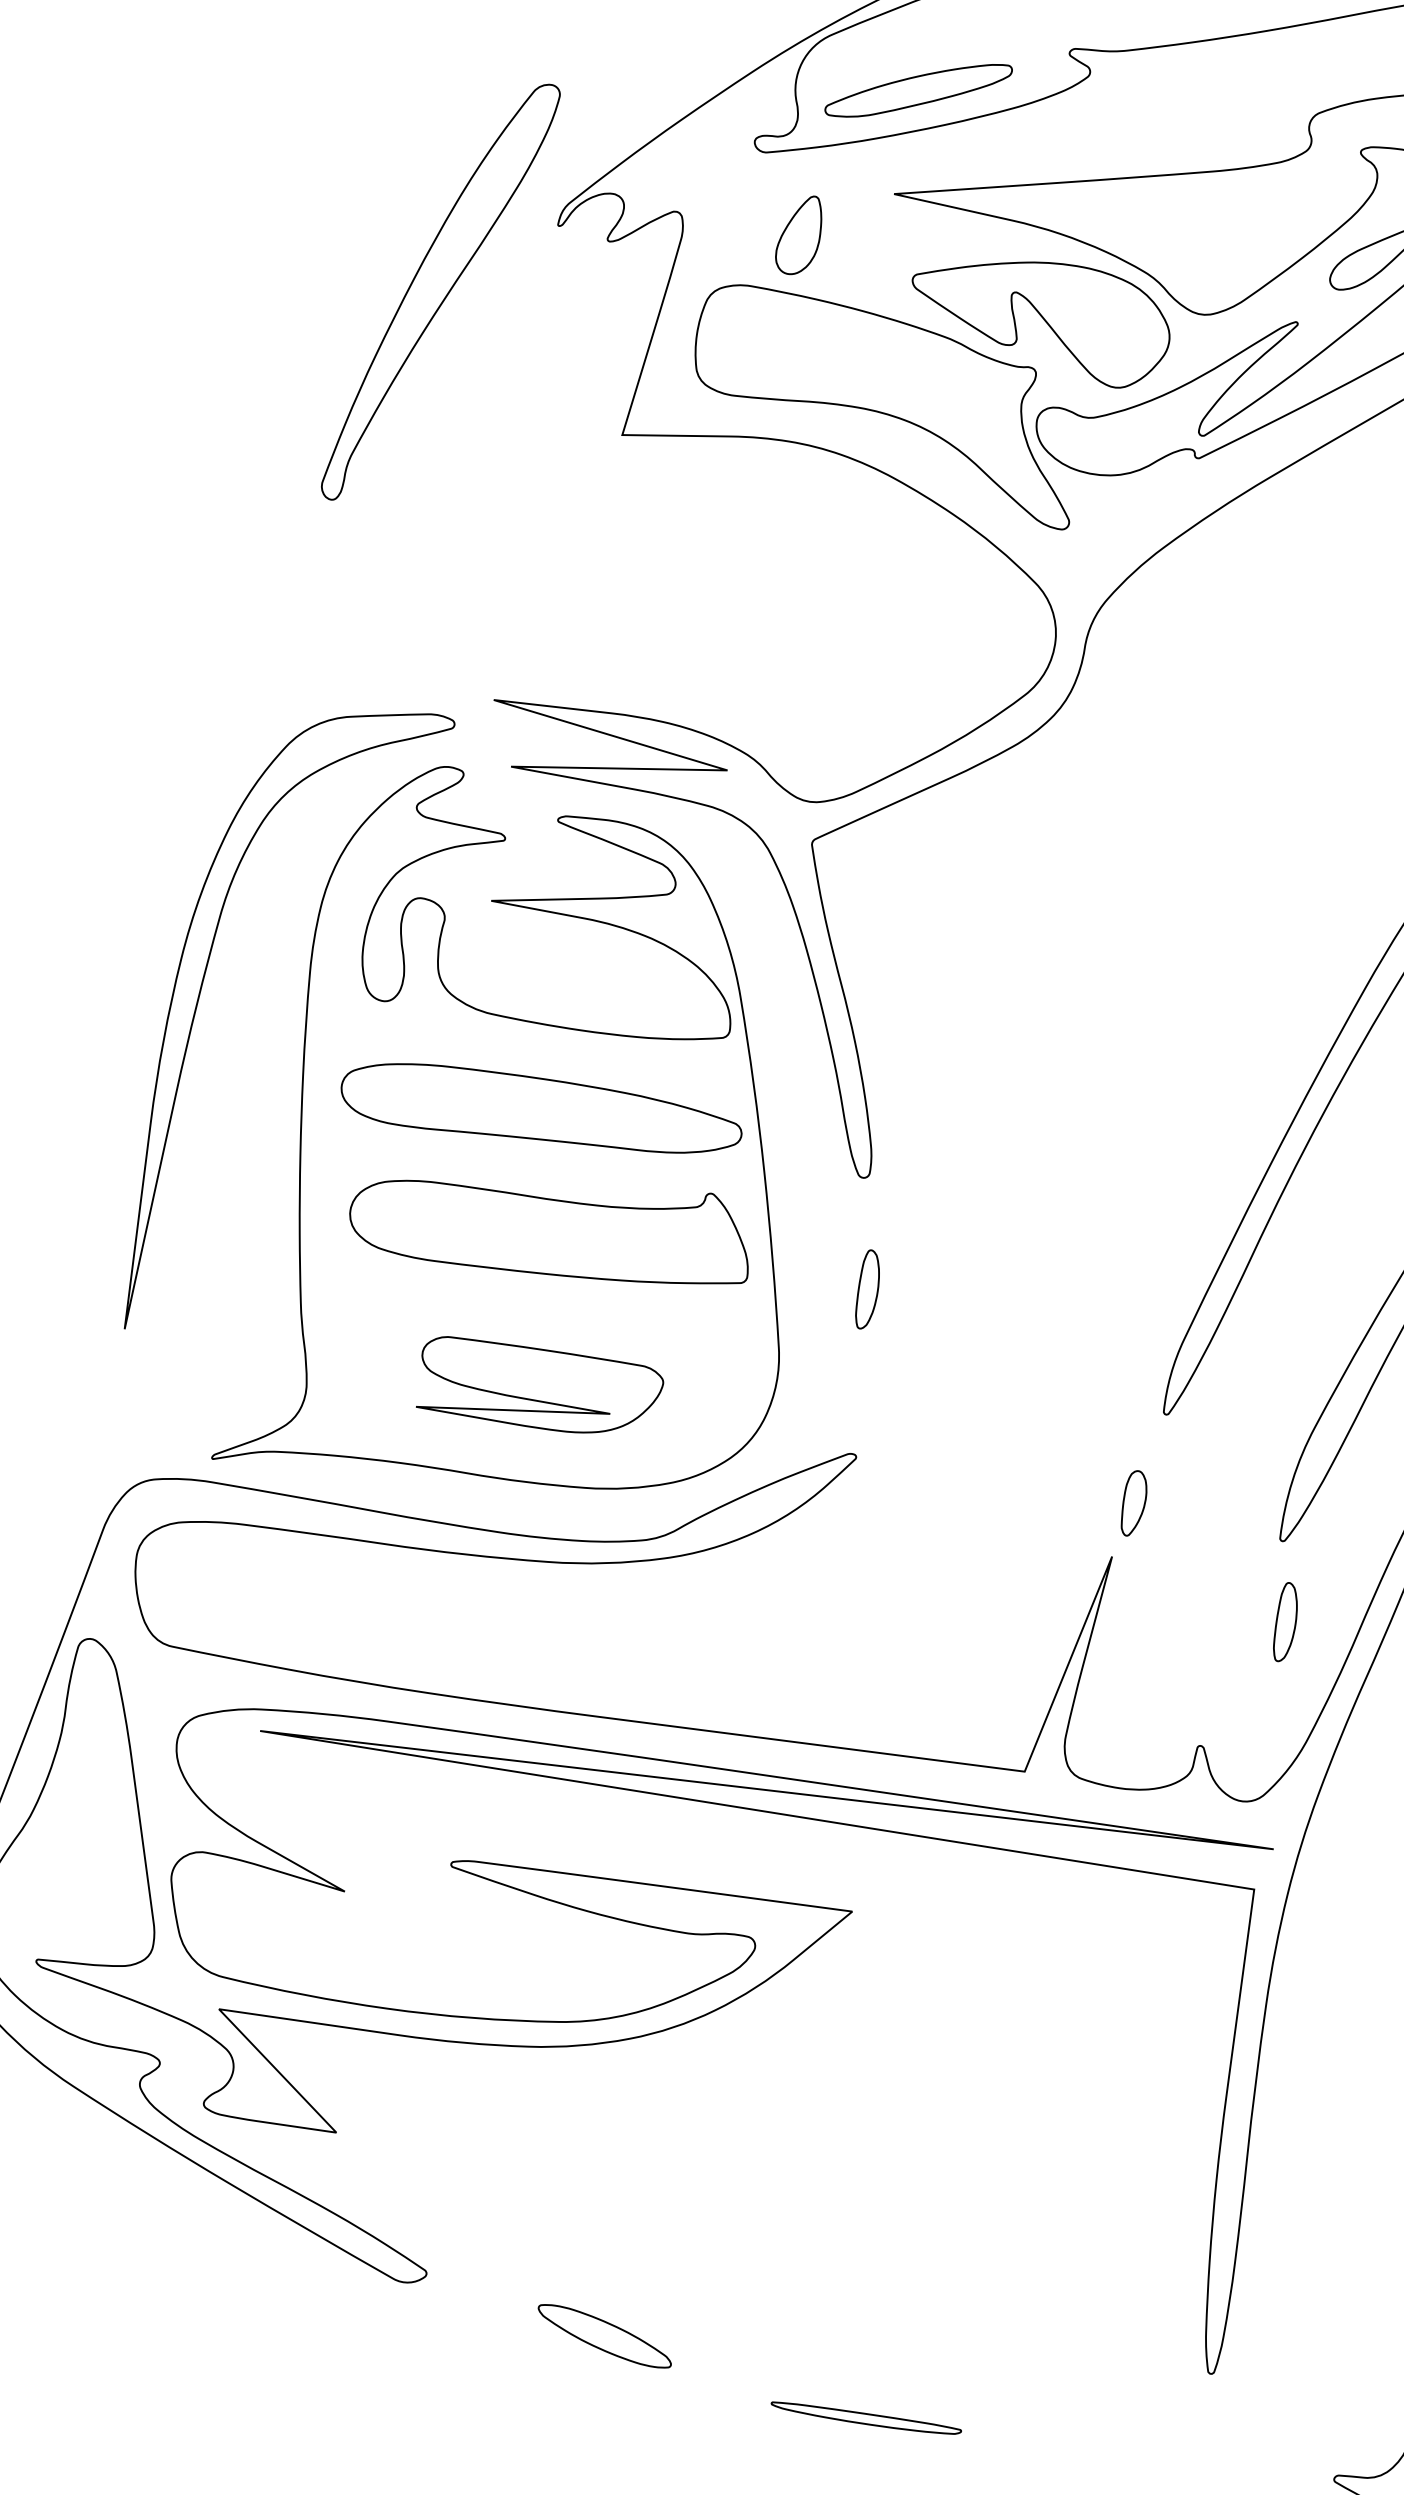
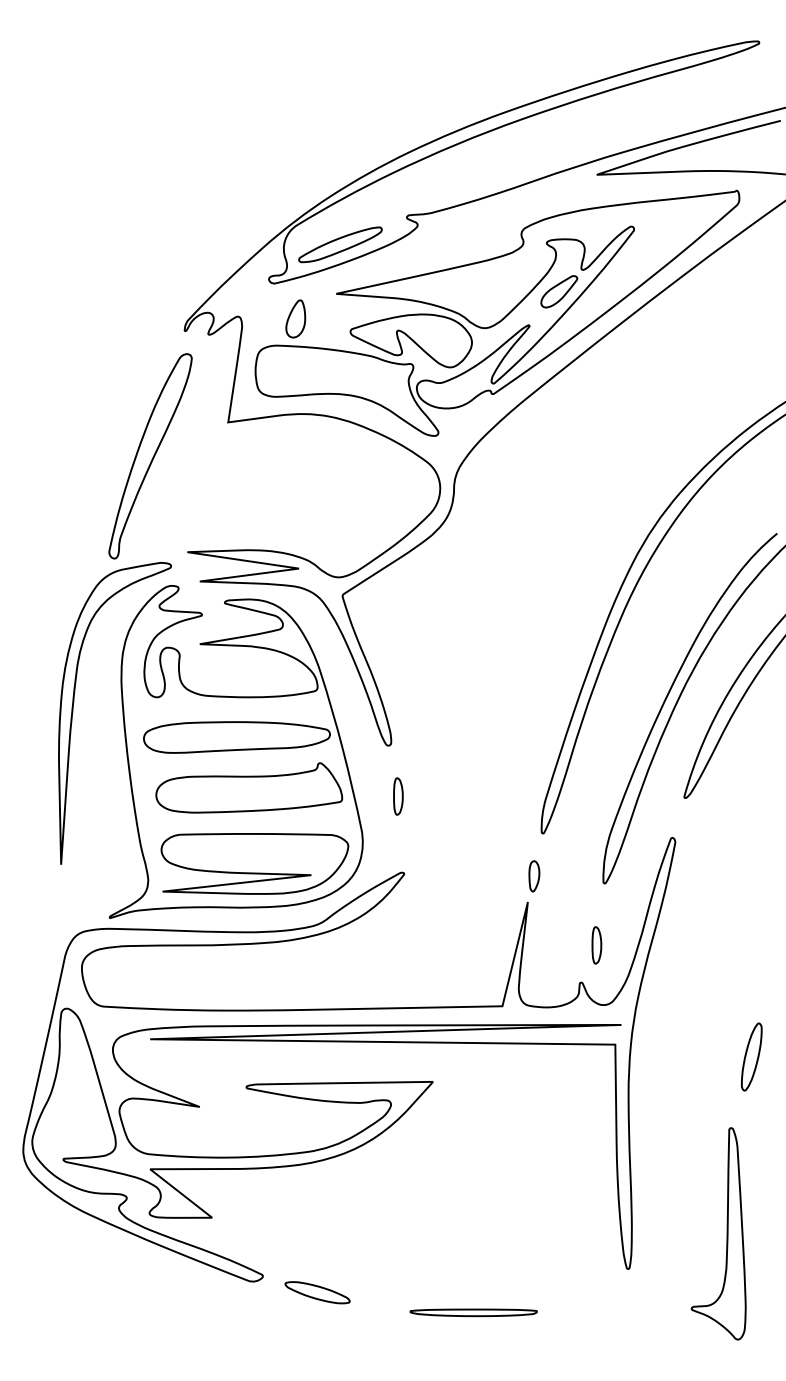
part: (440, 292) -> (150, 456), moved
part: (539, 1387) -> (254, 863), size x1.67
part: (1285, 1622) -> (596, 945), moved
part: (604, 2335) -> (317, 1292), moved
part: (865, 2418) -> (473, 1312), size x1.43

